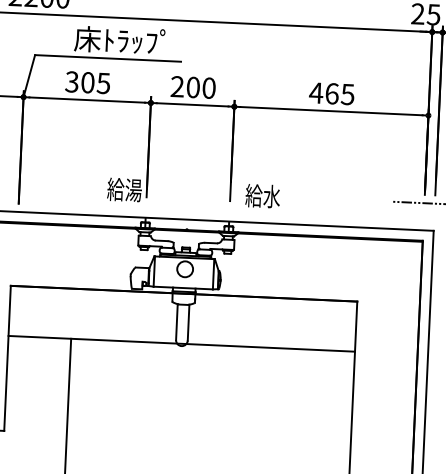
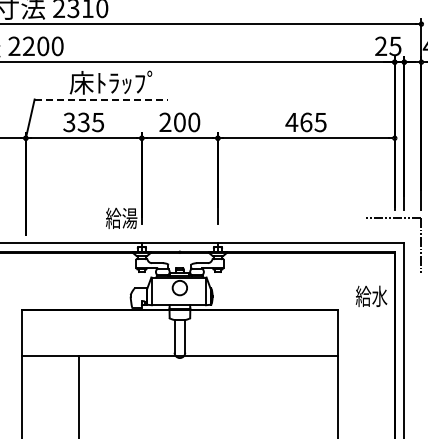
line: (108, 58) -> (101, 99), solid -> dashed
text: (87, 82) -> (83, 122), 305 -> 335
text: (262, 195) -> (371, 295), moved

